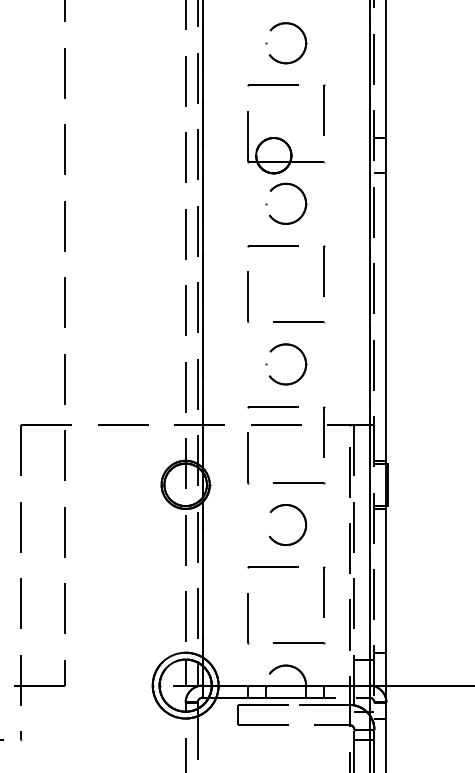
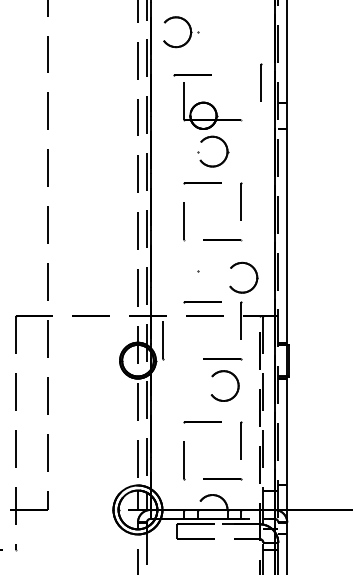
part: (304, 46) -> (189, 34), moved
line: (272, 85) -> (192, 75), moved
line: (324, 109) -> (261, 82), moved
part: (304, 361) -> (256, 275), moved
line: (248, 458) -> (163, 341), moved
part: (304, 521) -> (237, 383), moved

